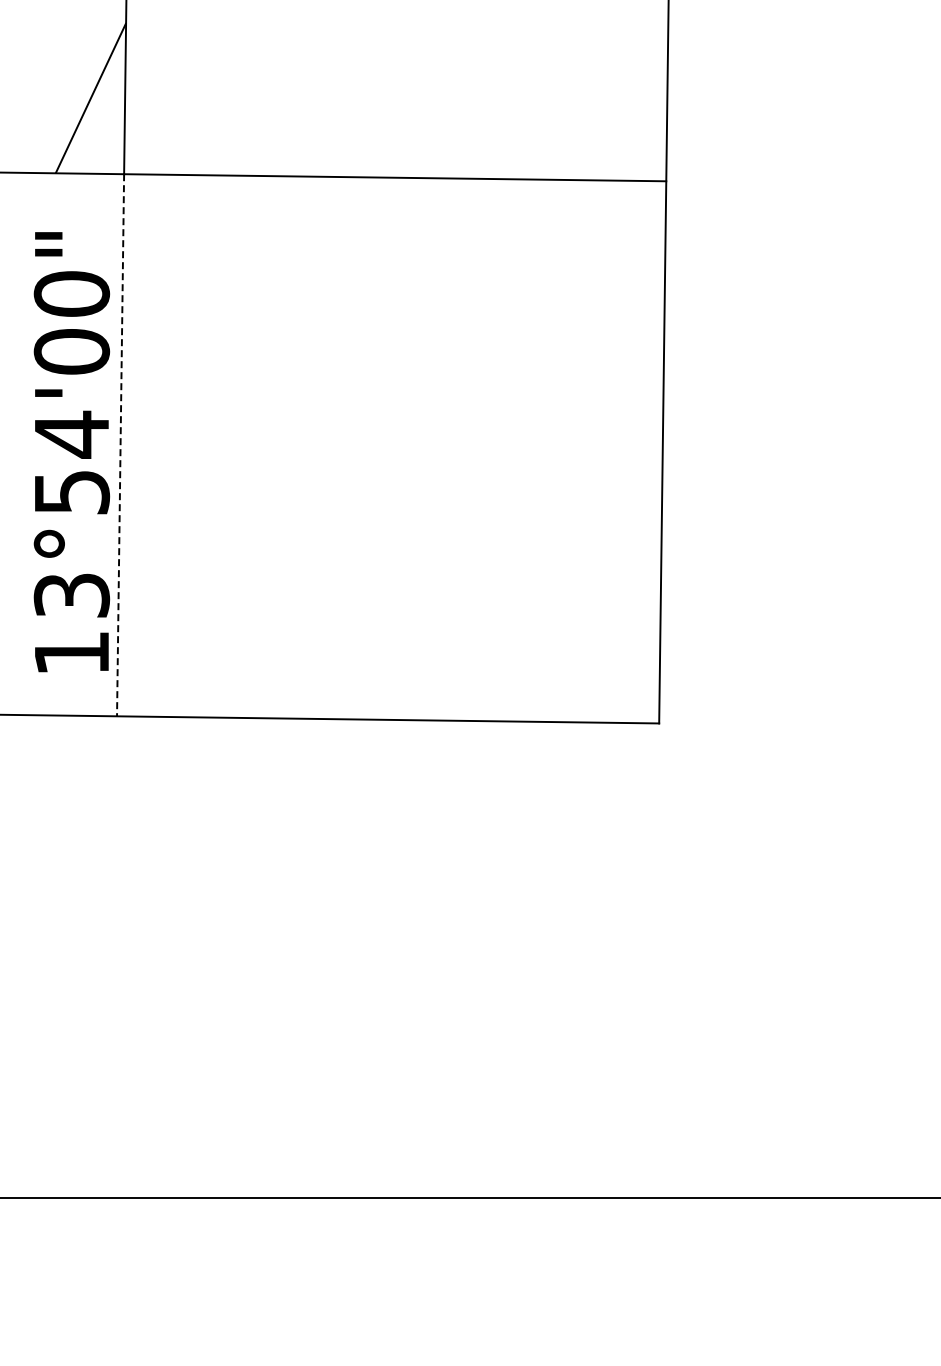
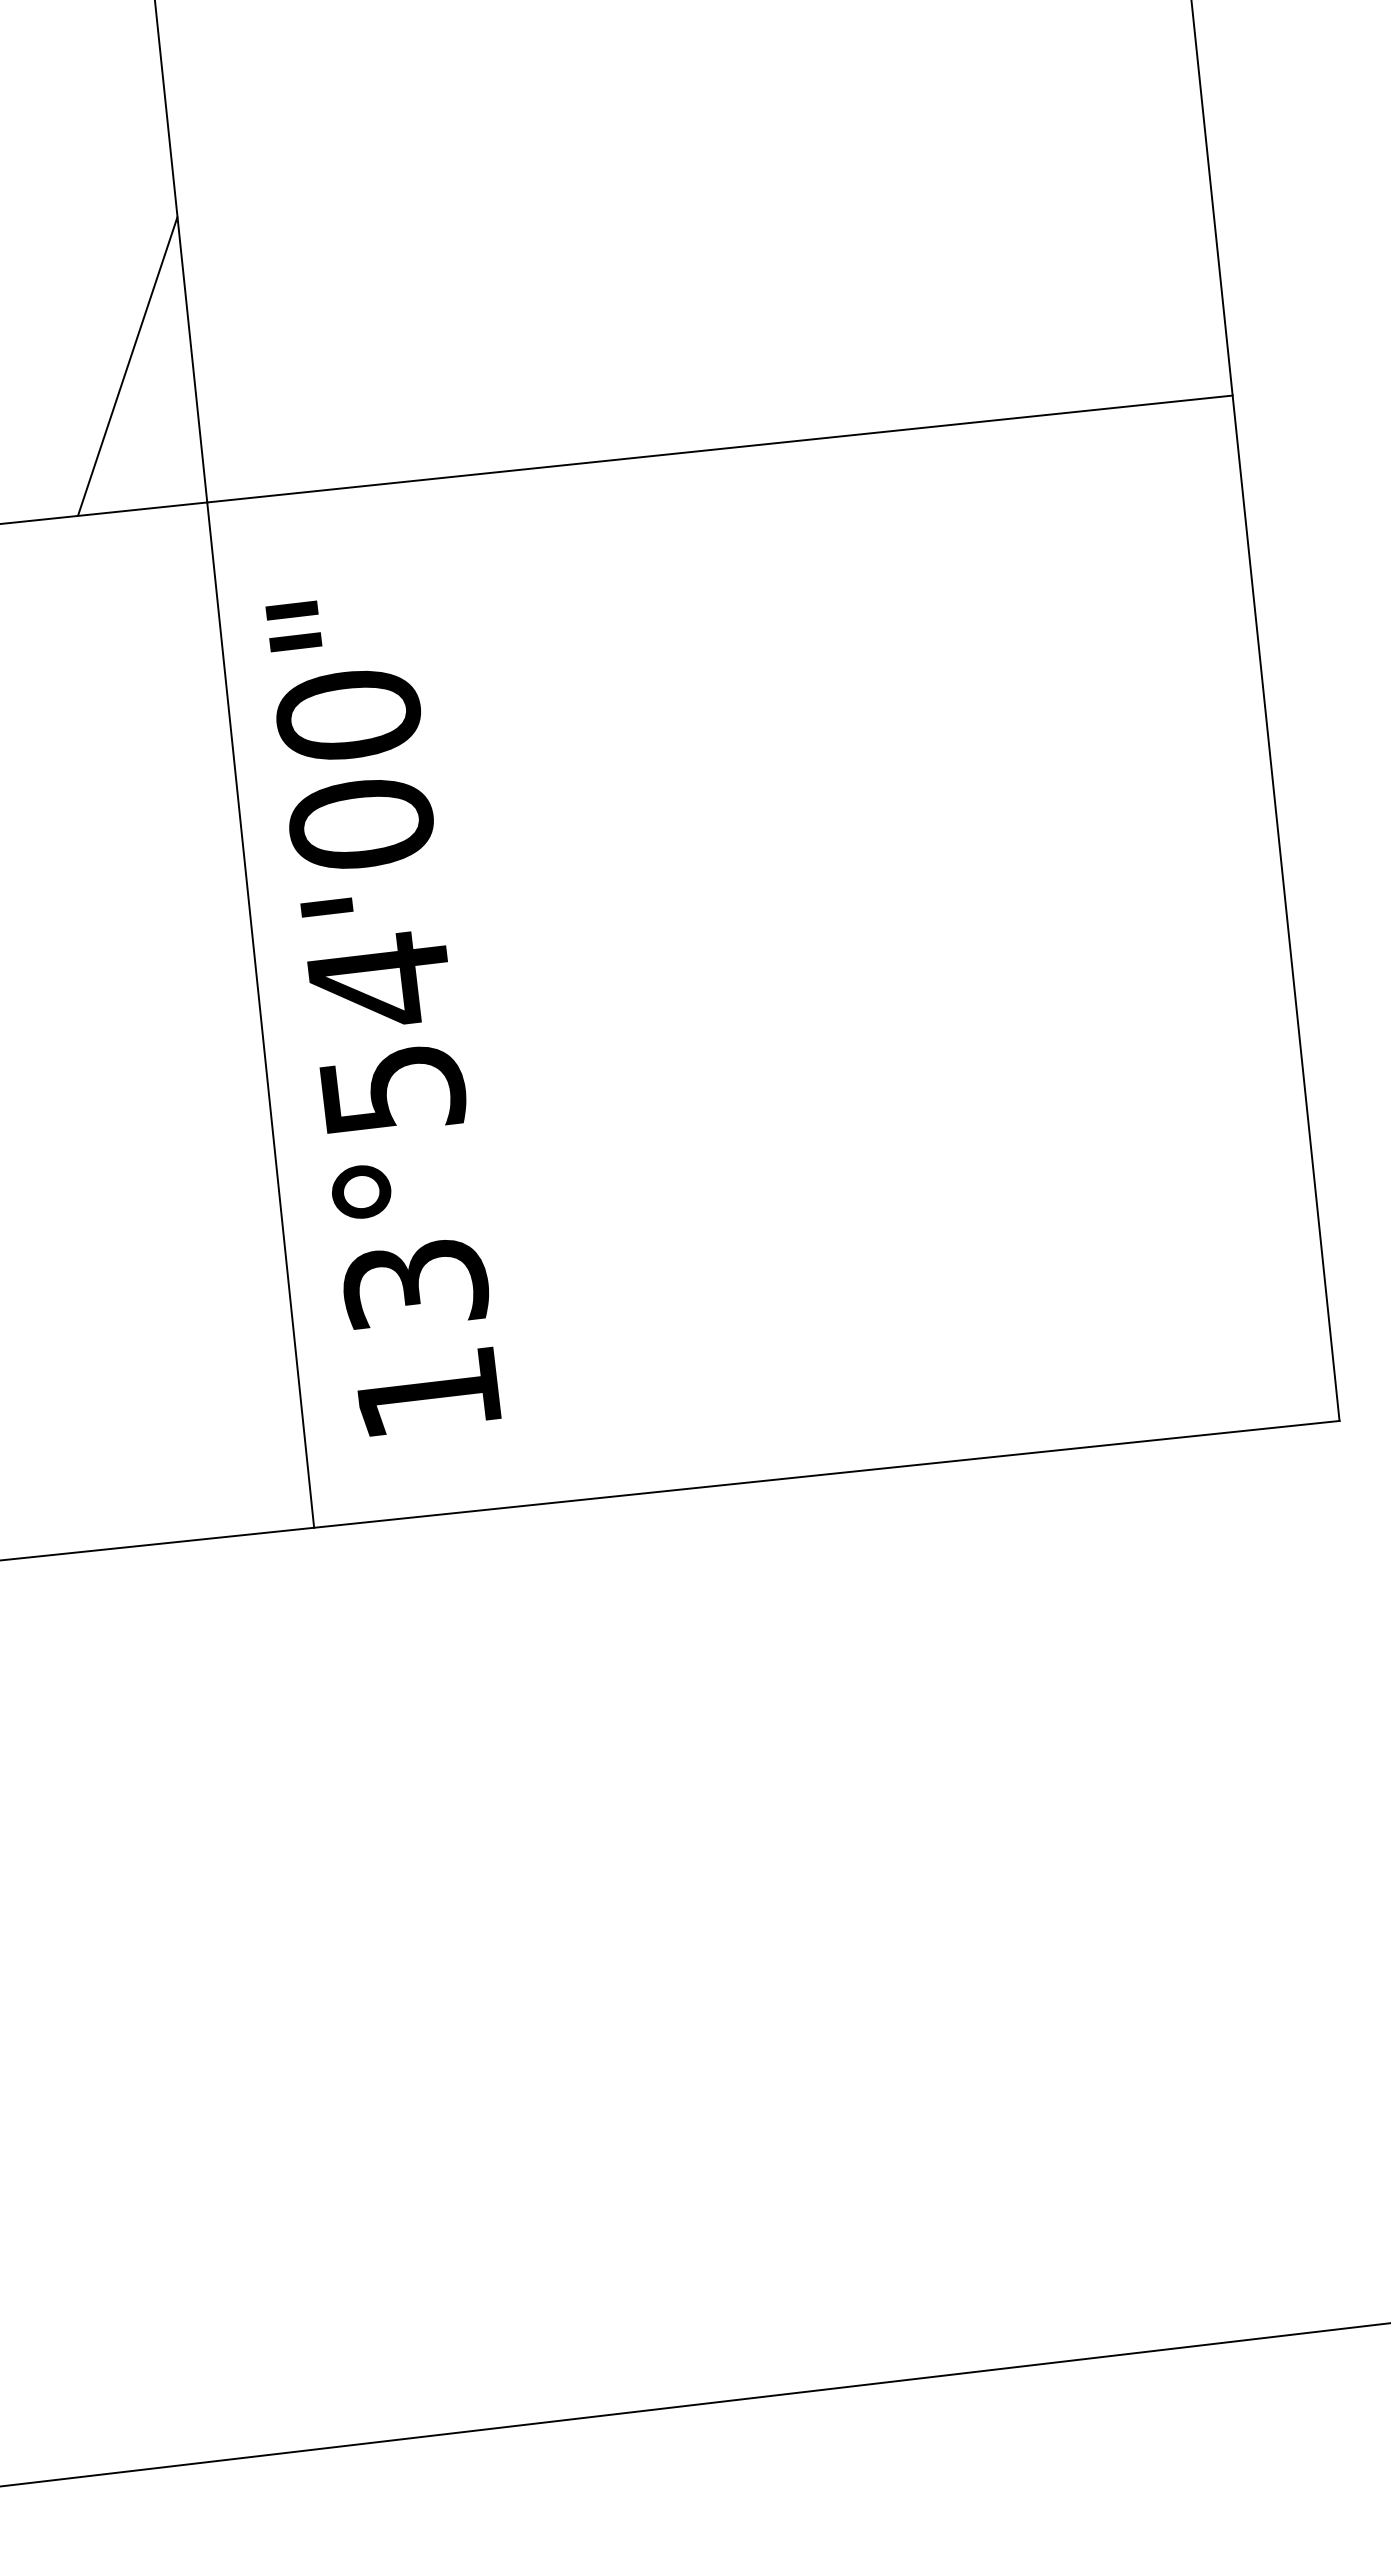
line: (120, 445) -> (260, 1015), dashed -> solid
text: (71, 452) -> (383, 1014), moved

